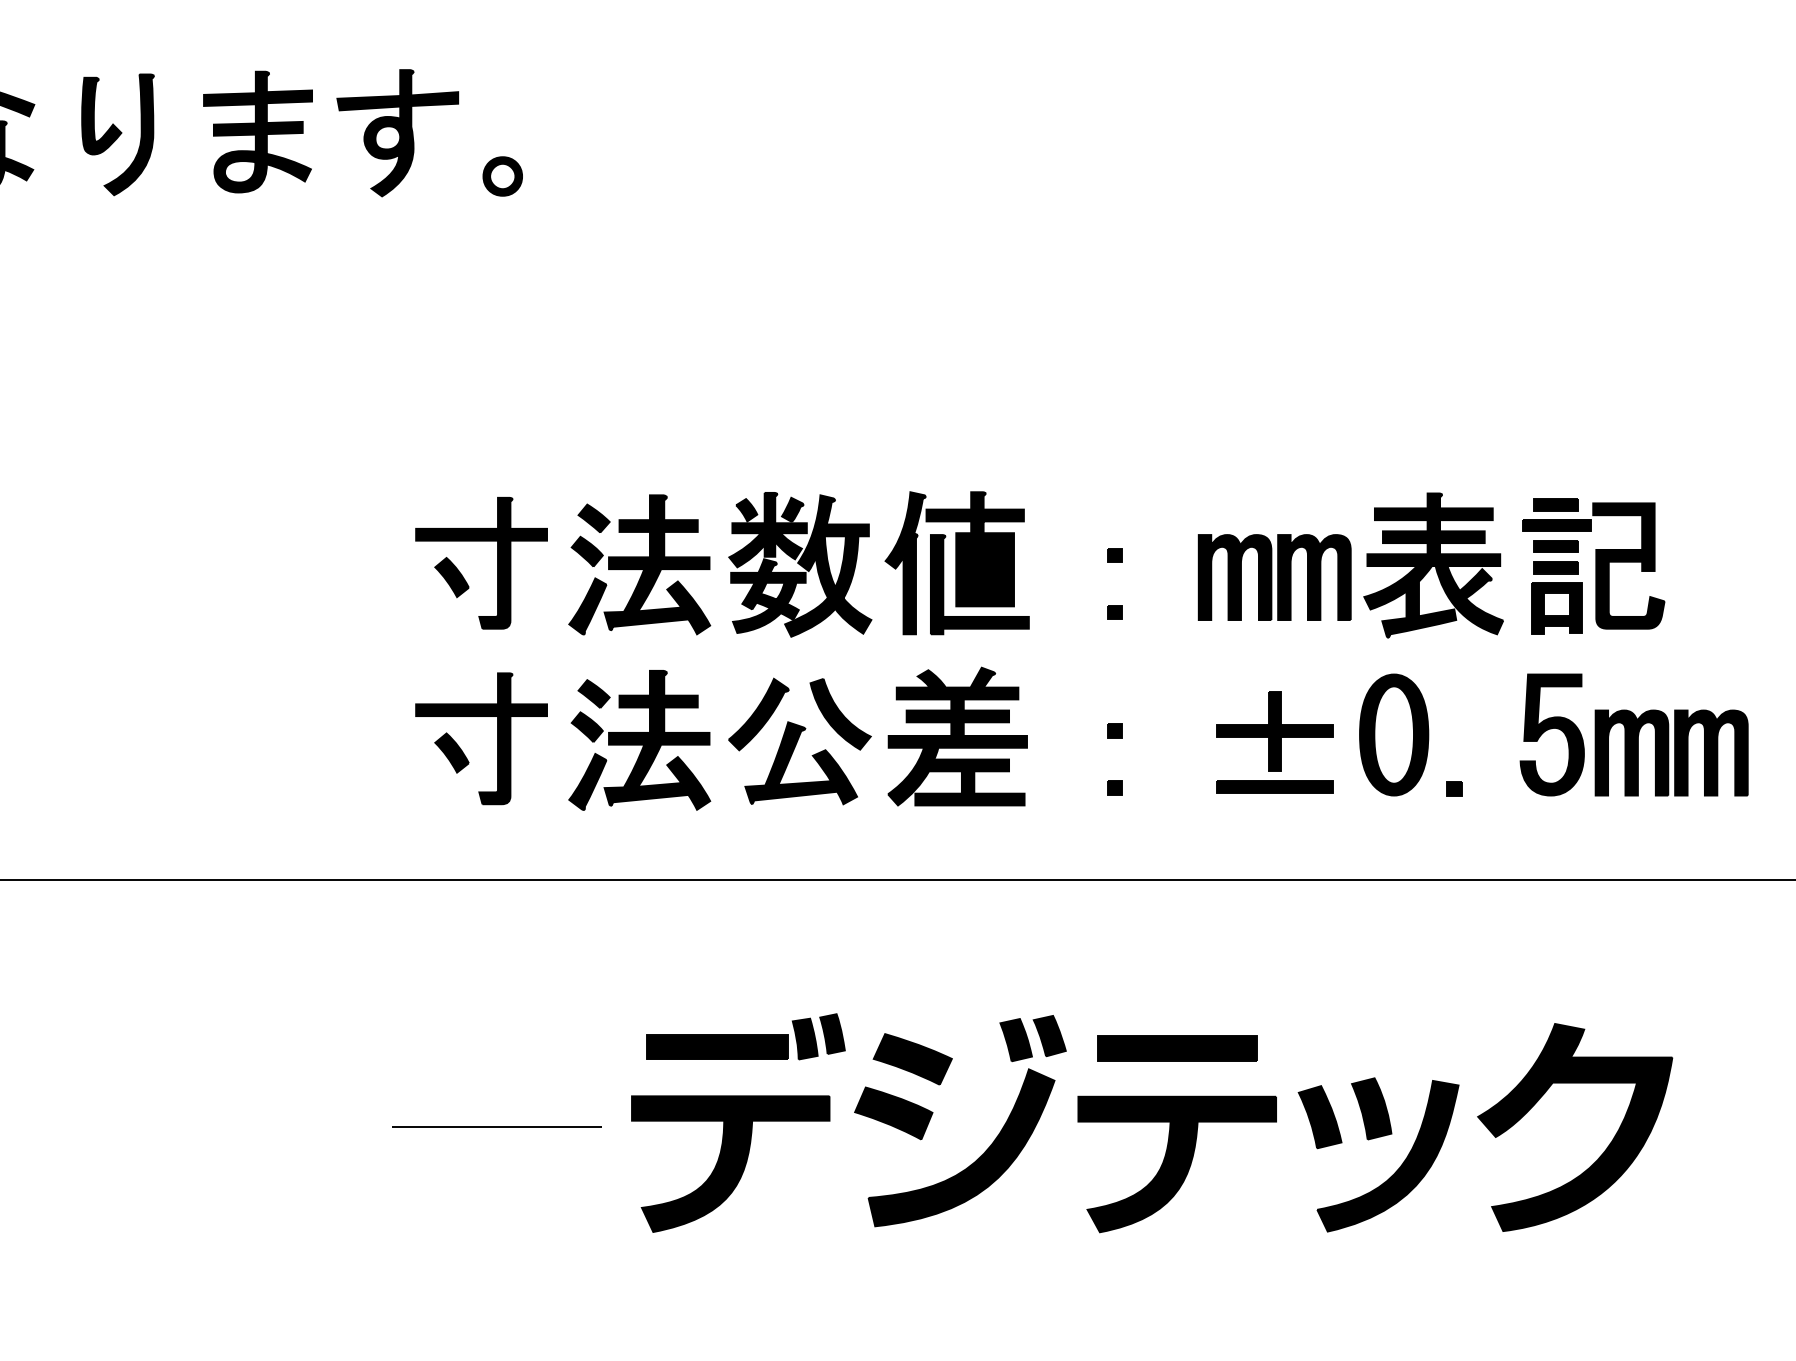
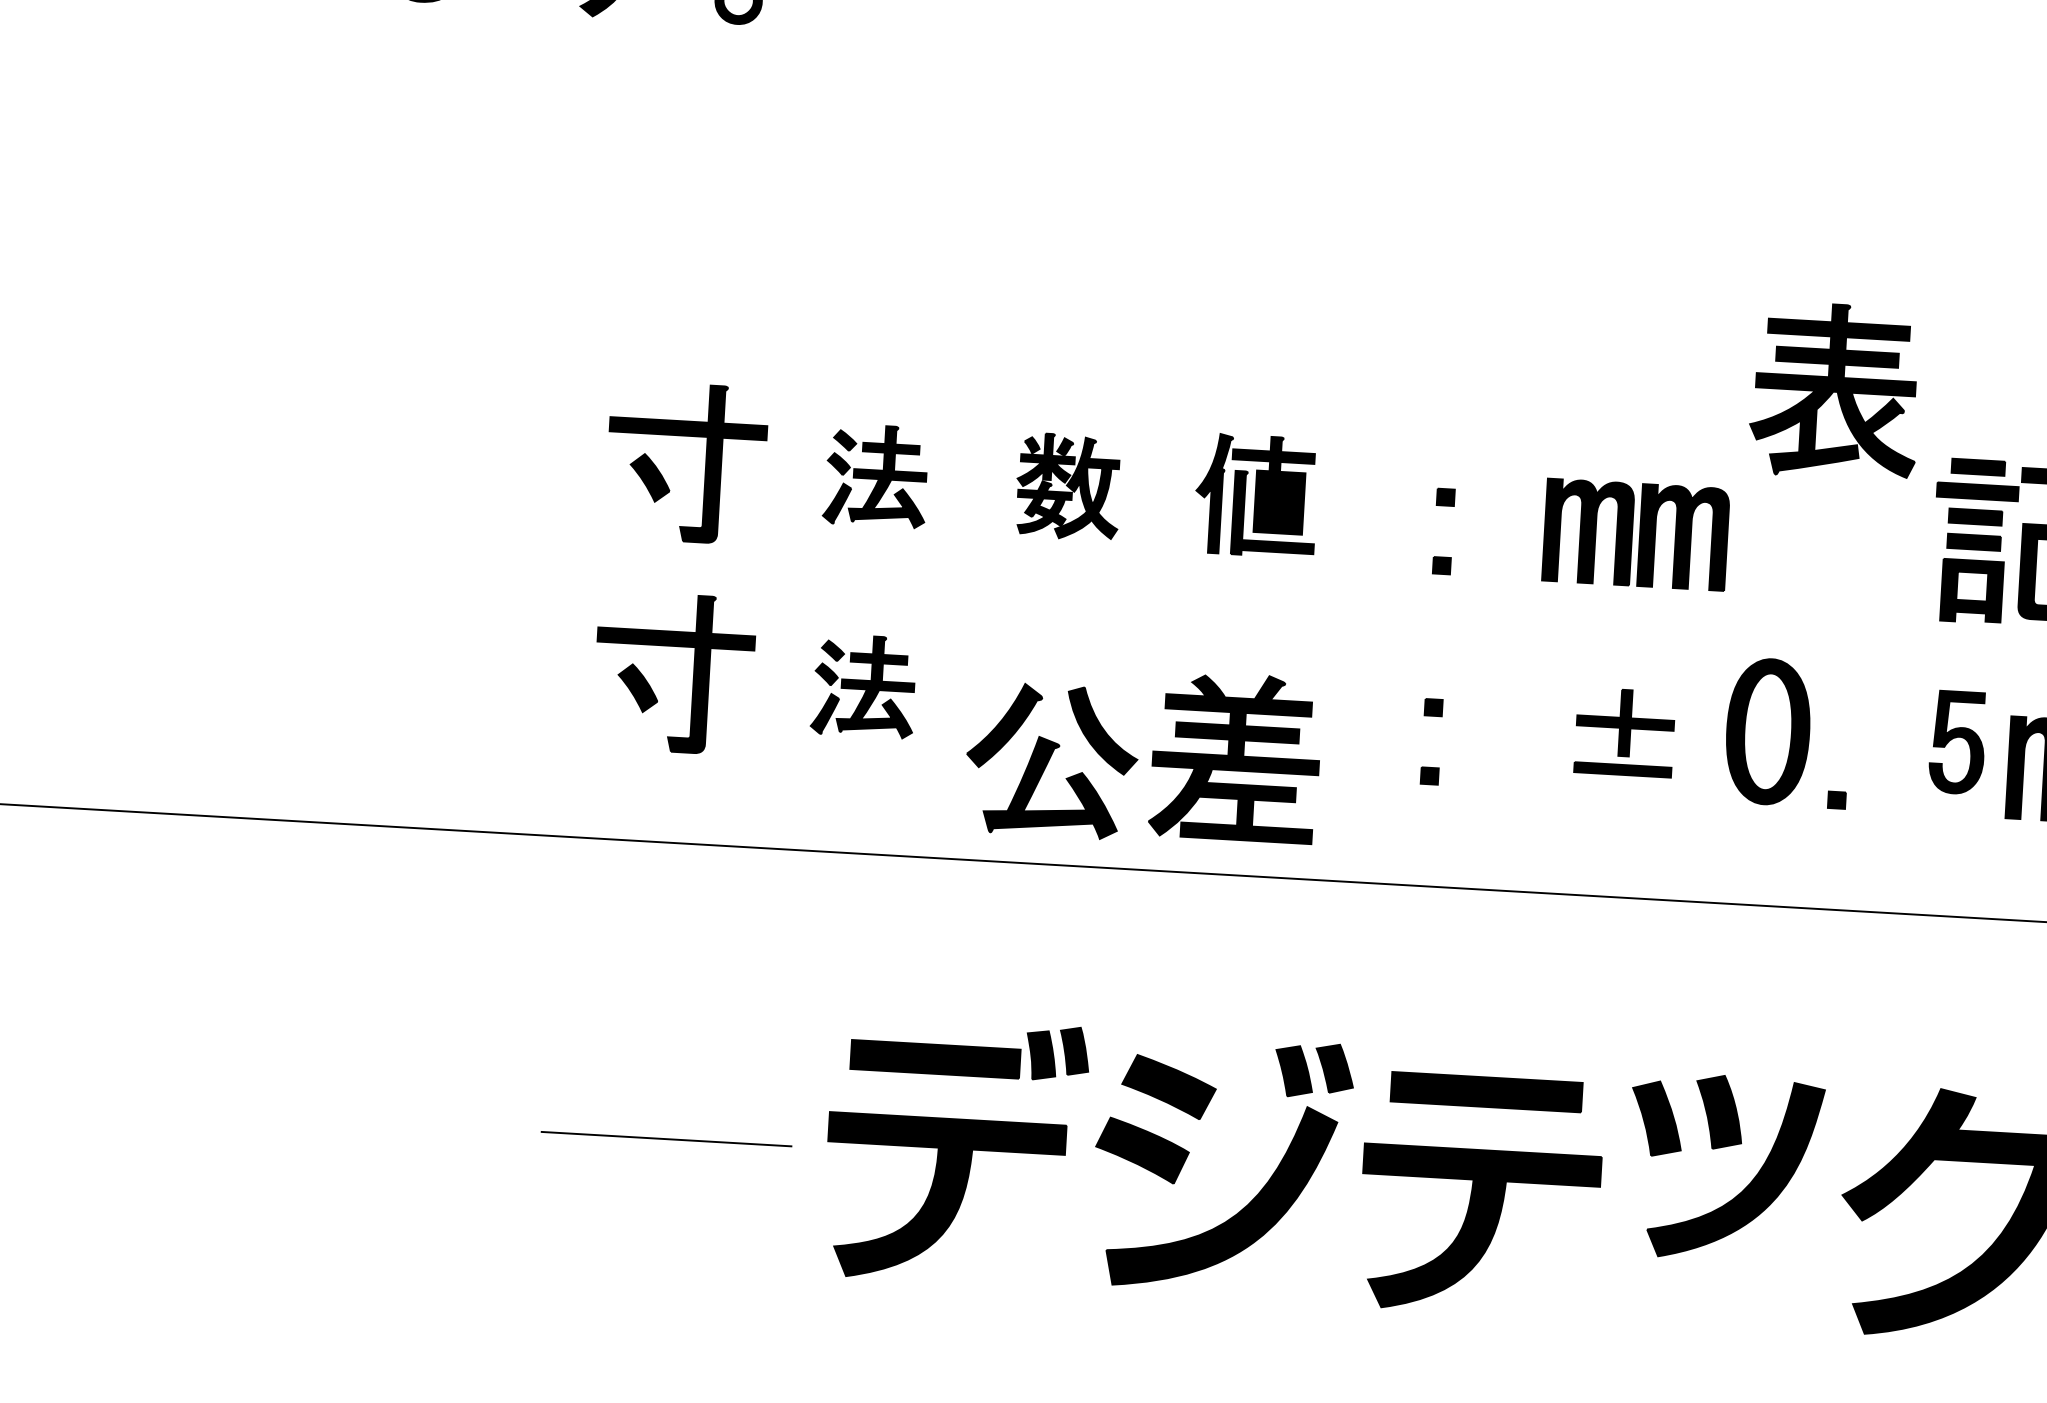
part: (956, 563) -> (1255, 495), size x0.7
part: (639, 564) -> (875, 475), size x0.6
part: (800, 564) -> (1068, 486), size x0.6
part: (1433, 565) -> (1835, 391), moved
part: (1551, 734) -> (1956, 742), size x0.7
part: (957, 736) -> (1235, 756), moved
part: (639, 740) -> (863, 686), size x0.6
part: (799, 741) -> (1051, 760), moved
part: (1274, 742) -> (1624, 732), size x0.7
part: (1376, 1138) -> (1722, 1148), moved

